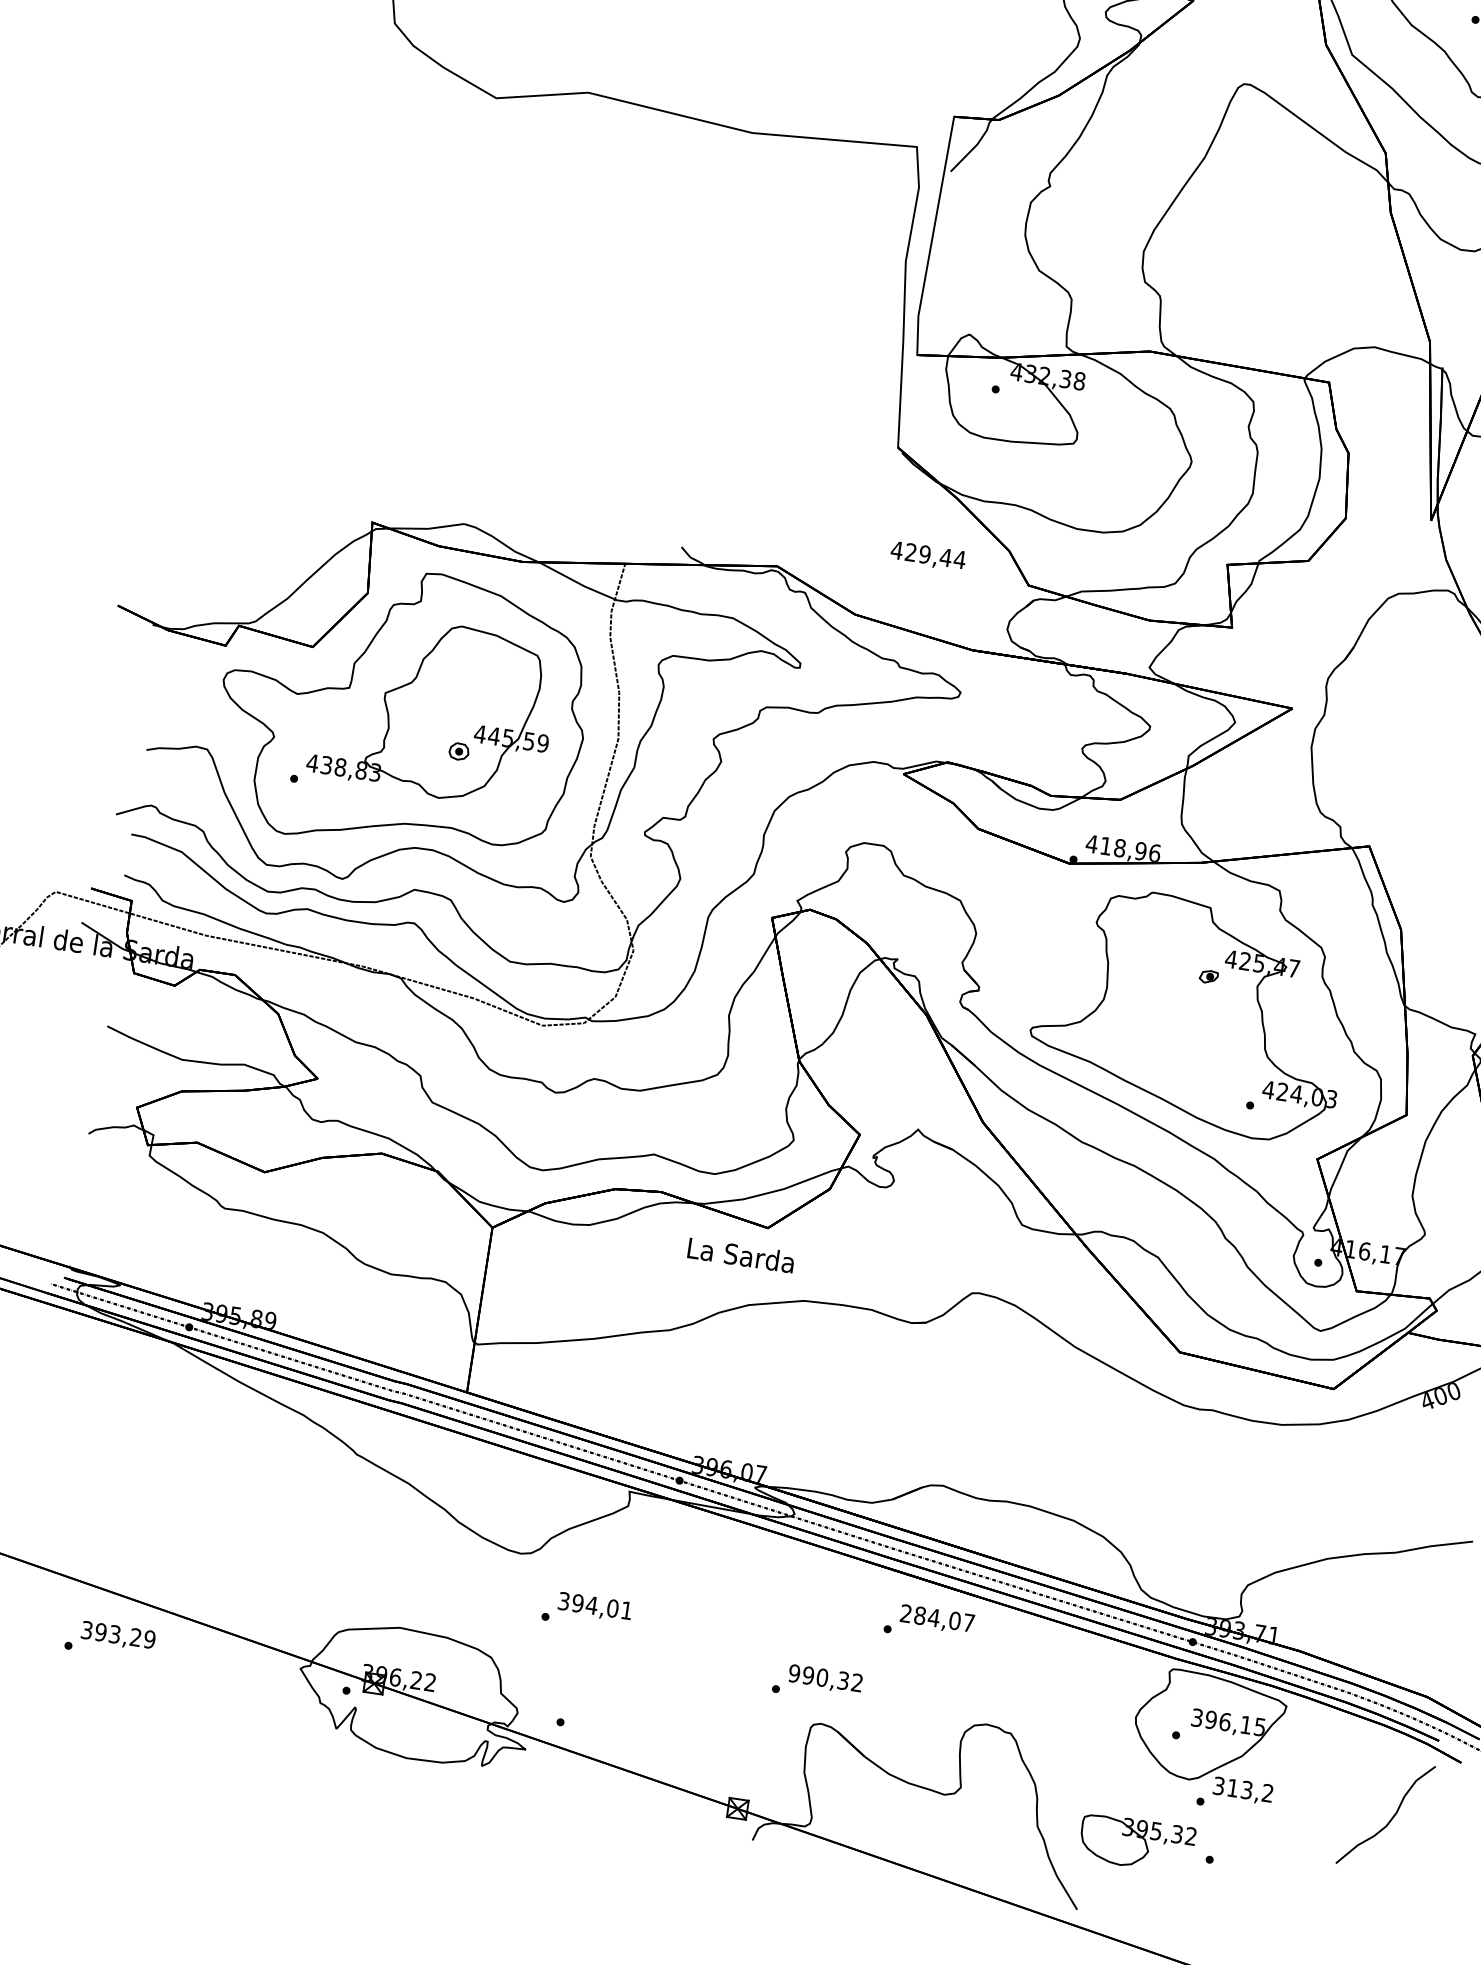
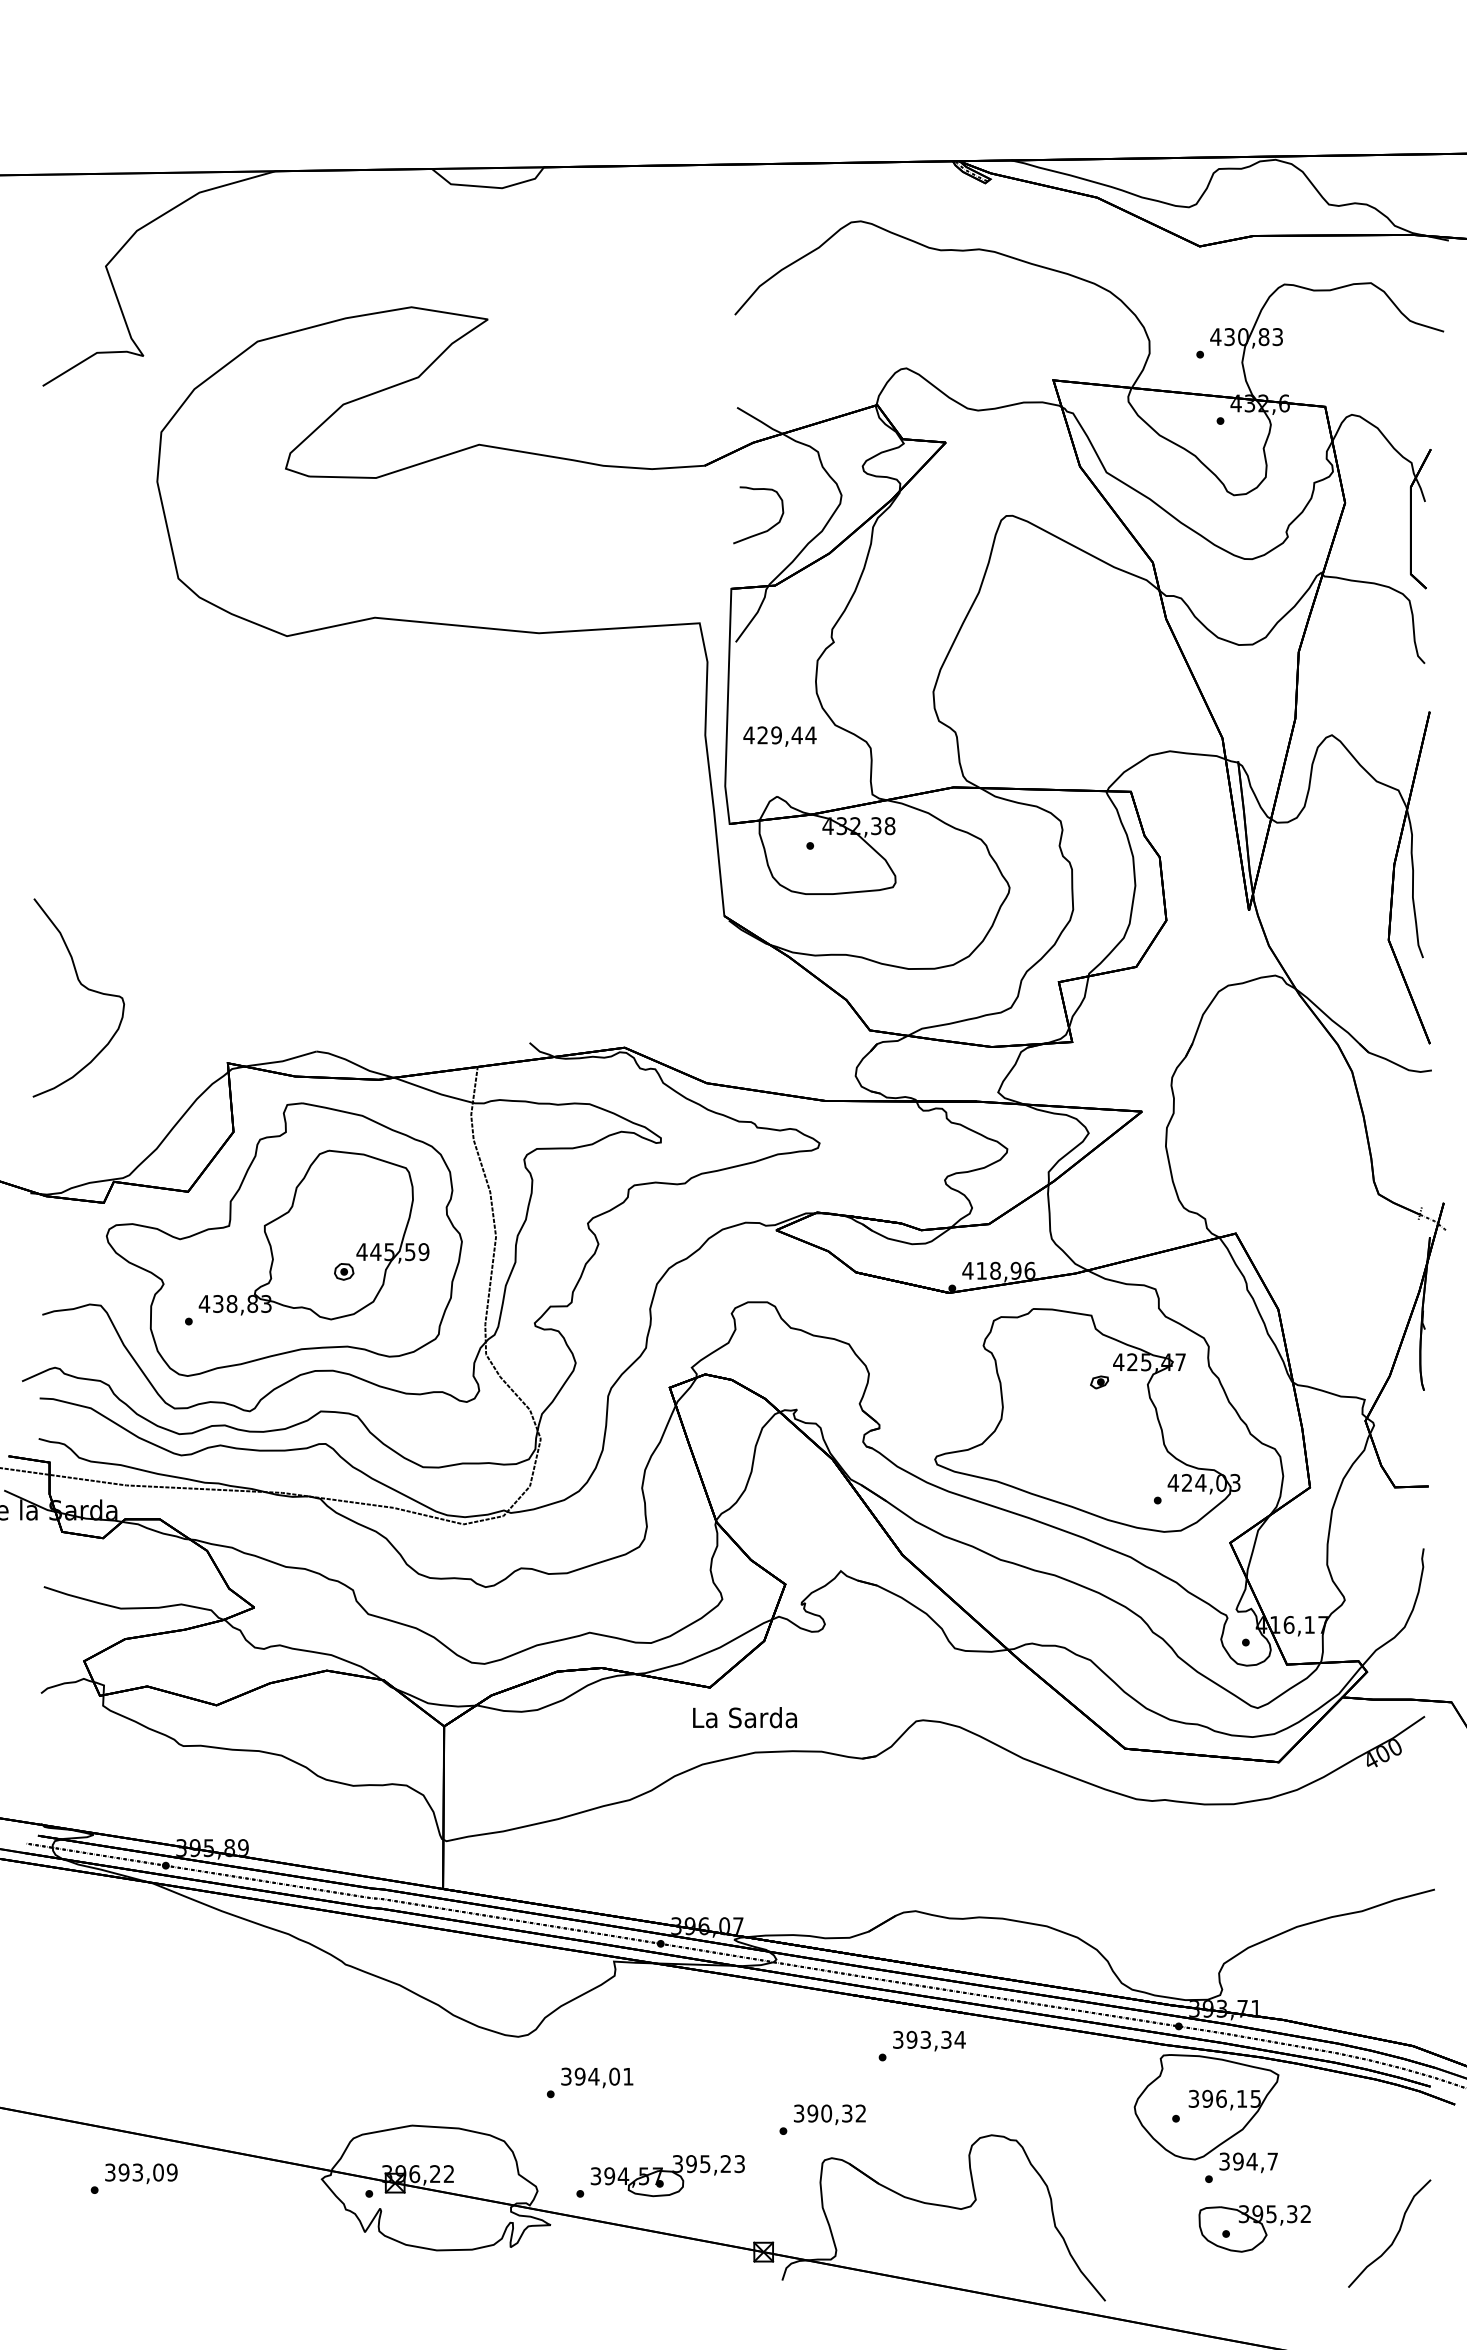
curve: (994, 63) -> (762, 531), added
curve: (239, 425) -> (85, 988), added
text: (927, 556) -> (779, 736), moved
text: (740, 1255) -> (744, 1717), moved
text: (937, 1618) -> (929, 2039), 284,07 -> 393,34
text: (135, 1637) -> (158, 2172), 393,29 -> 393,09
text: (793, 1673) -> (798, 2113), 990,32 -> 390,32
part: (651, 1717) -> (667, 2176), added
text: (1250, 1790) -> (1255, 2161), 313,2 -> 394,7
curve: (1391, 1817) -> (1395, 2235), moved
part: (1136, 1843) -> (1254, 2228), moved

